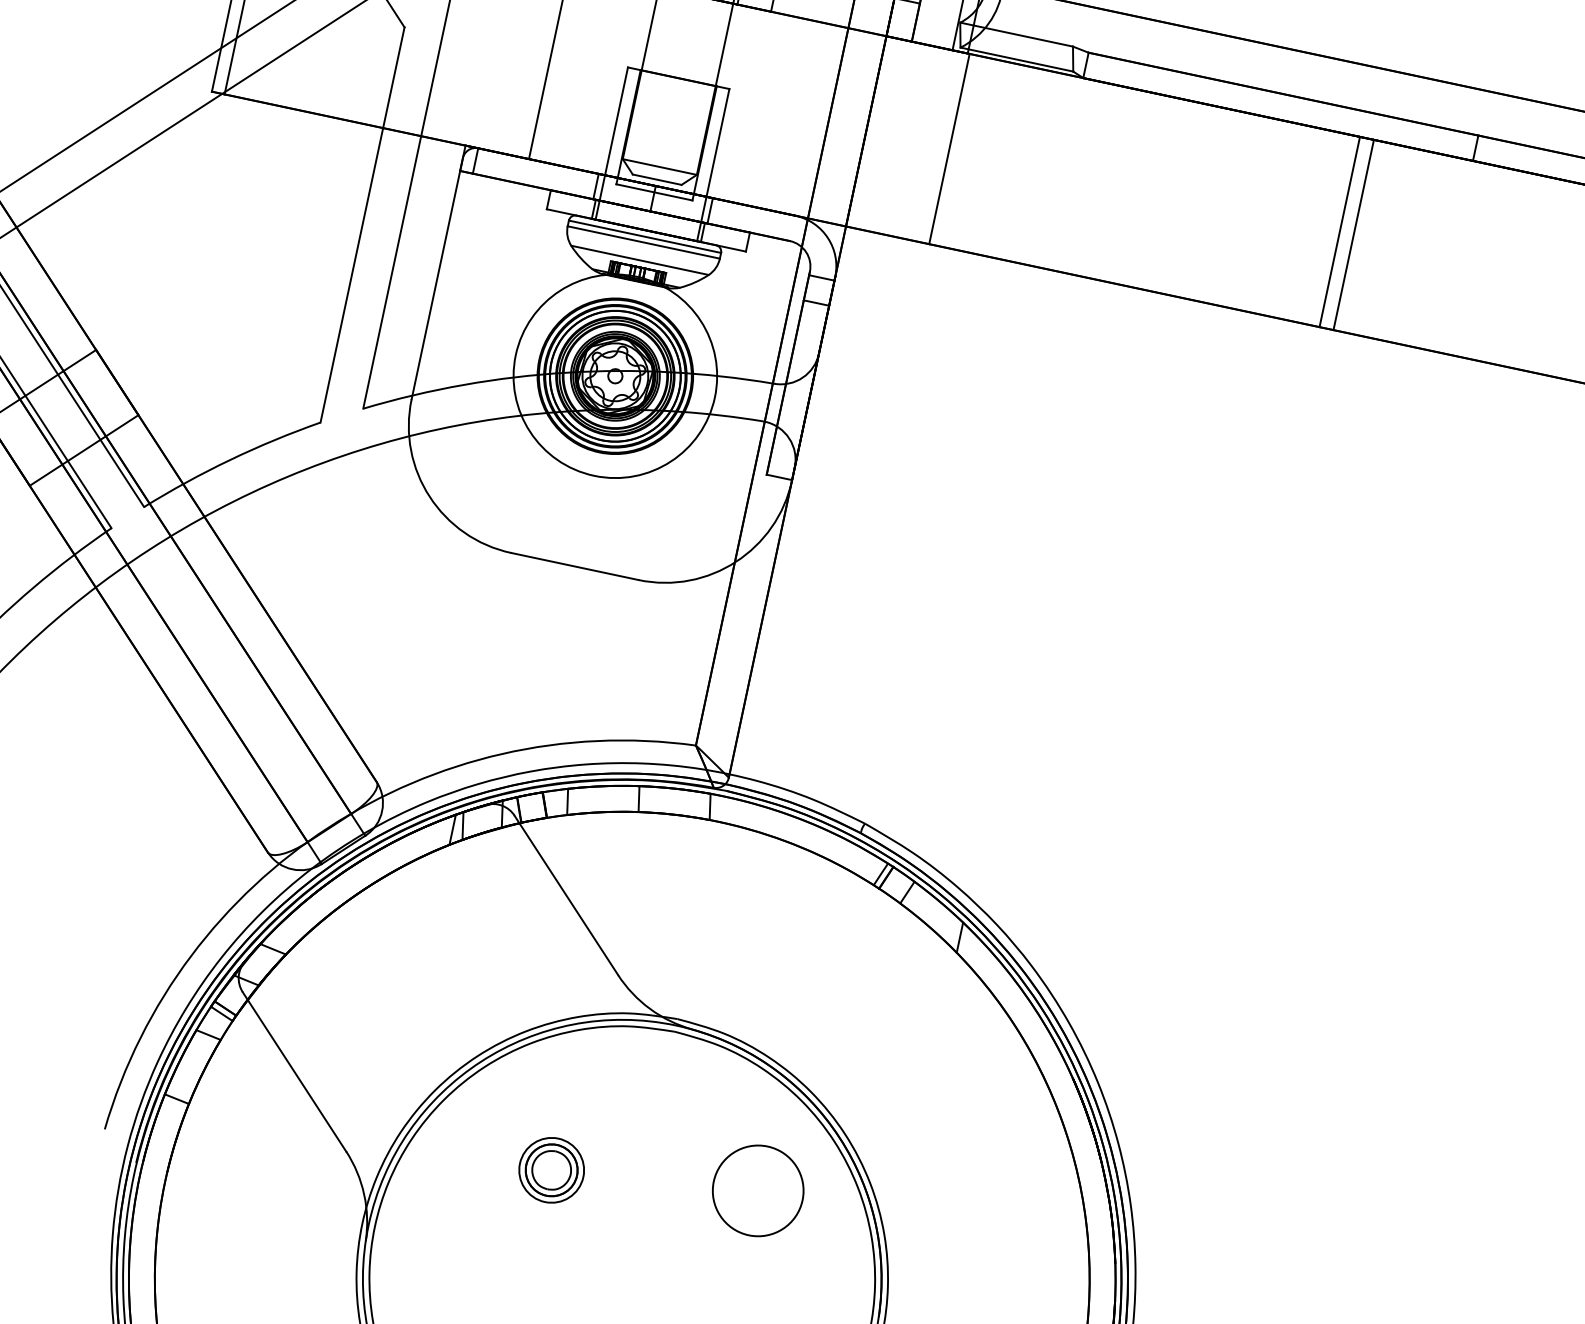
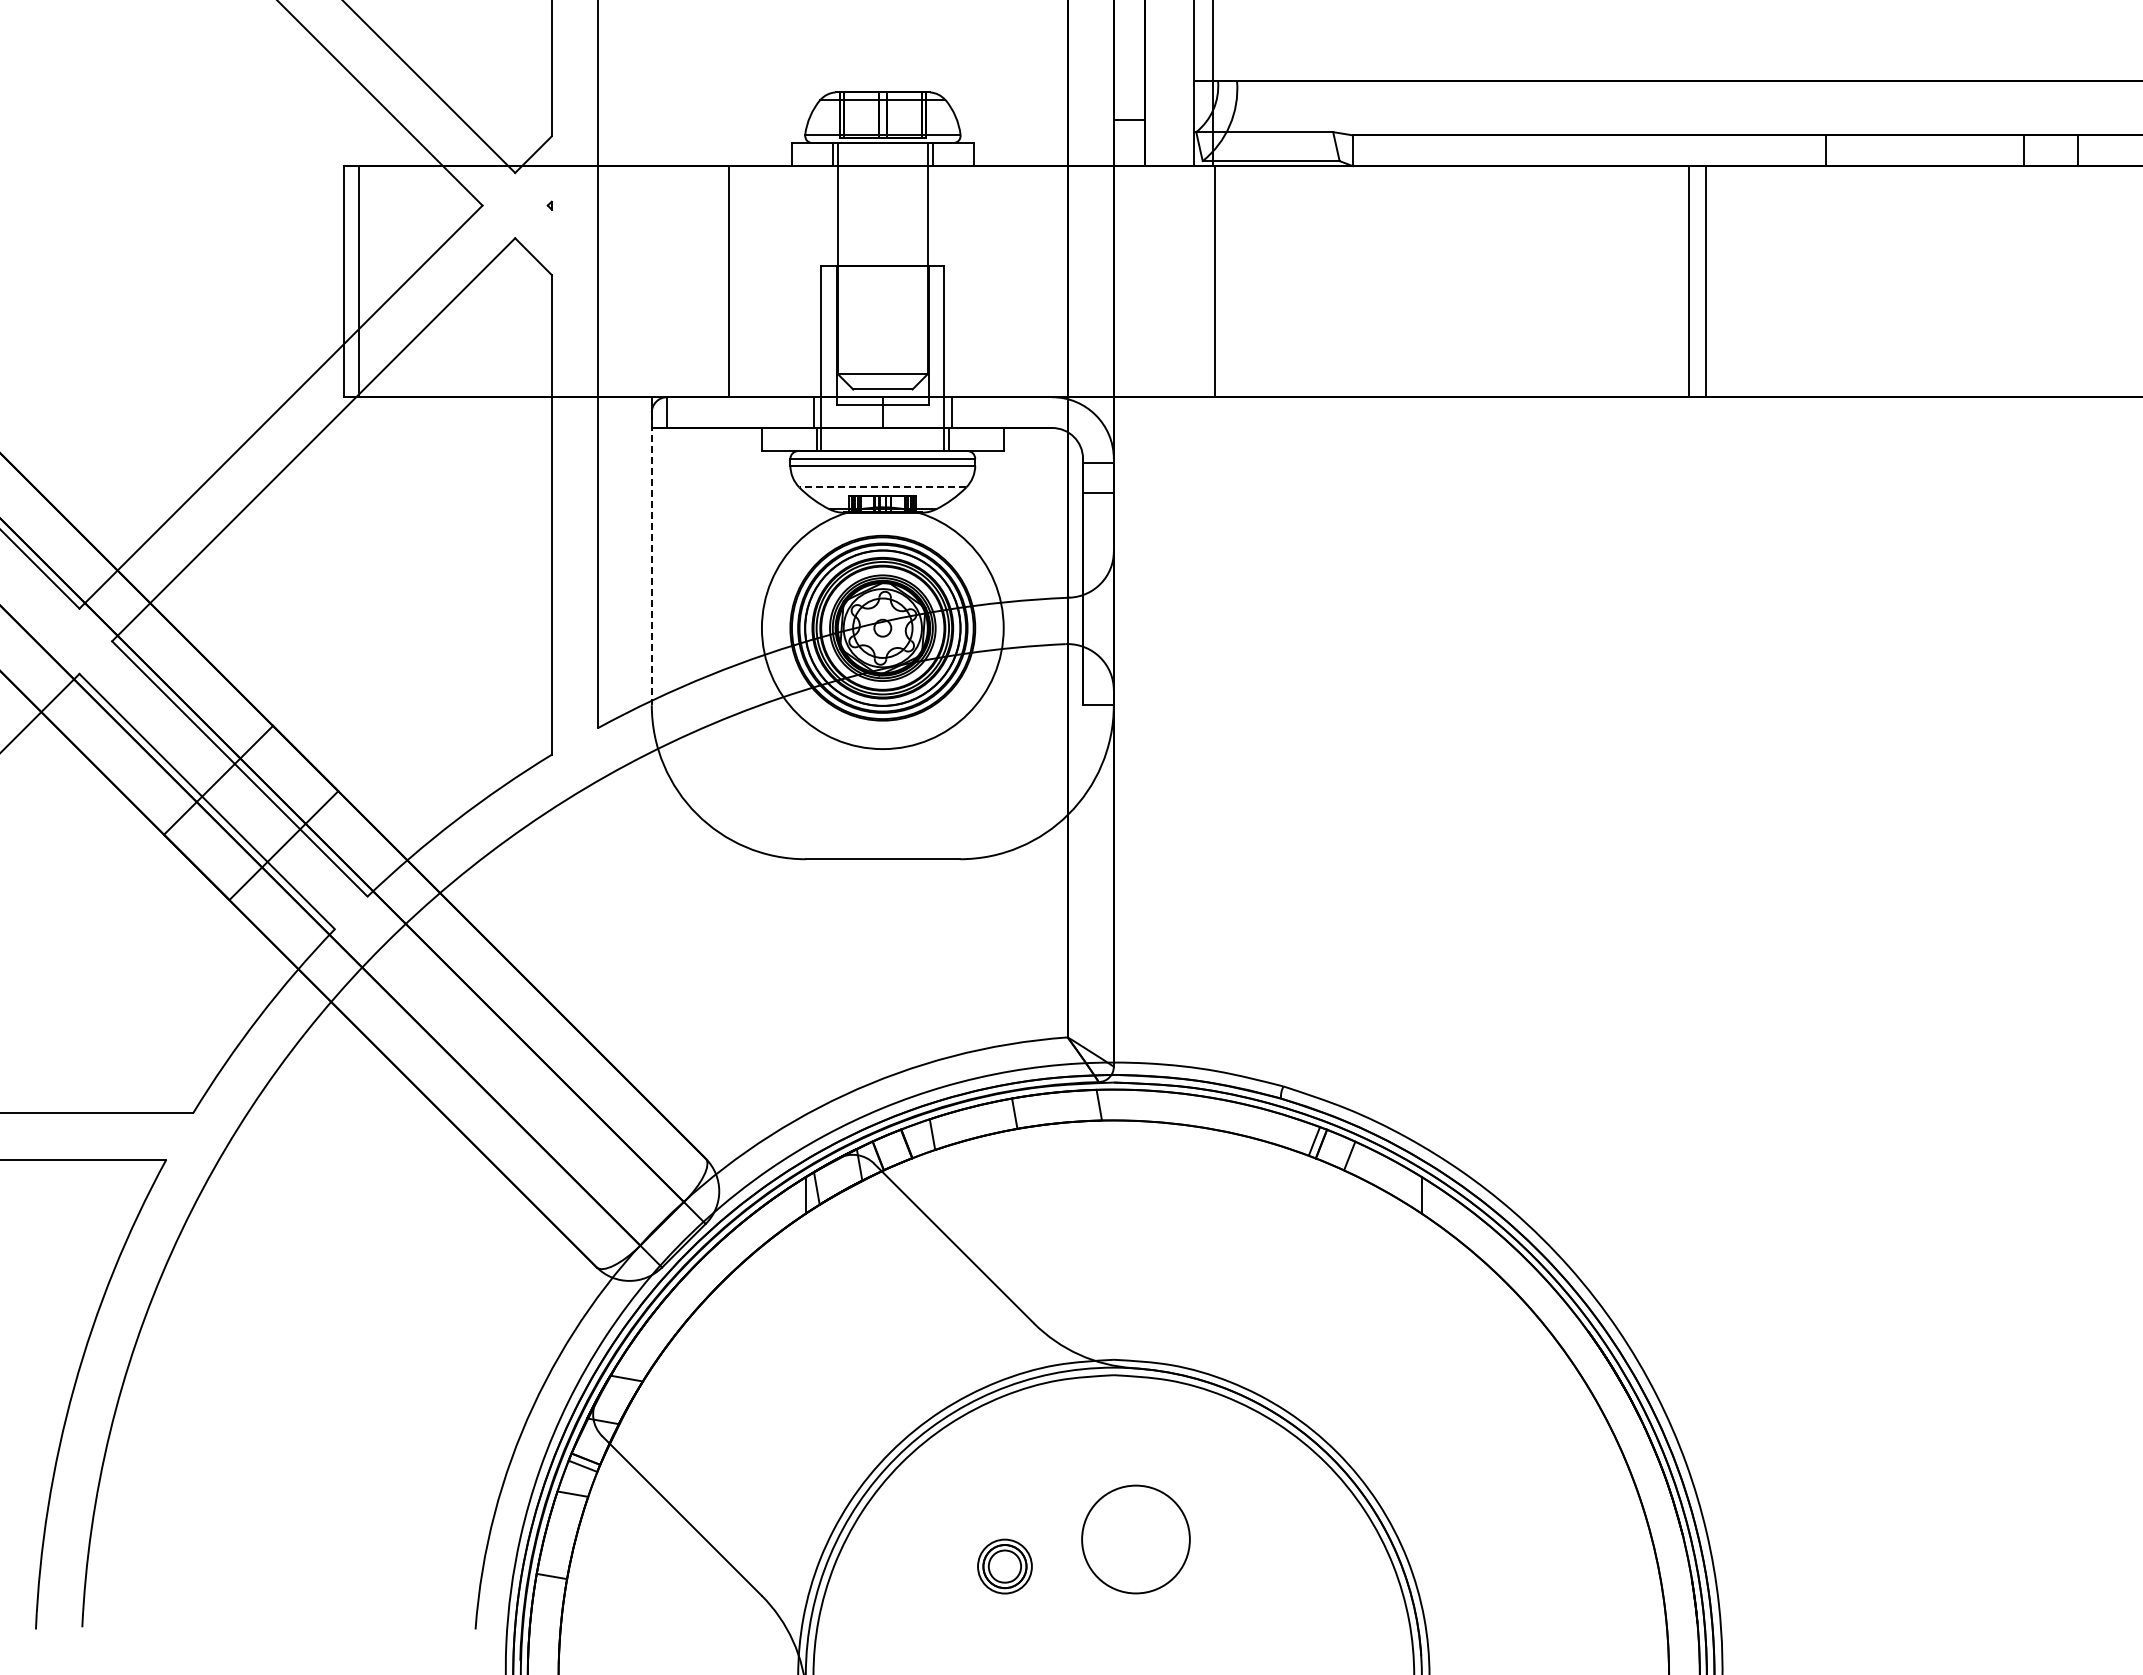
line: (639, 260) -> (882, 487), solid -> dashed
line: (436, 279) -> (651, 559), solid -> dashed
part: (551, 1170) -> (1004, 1566), size x0.7
circle: (757, 1190) -> (1135, 1539), moved

